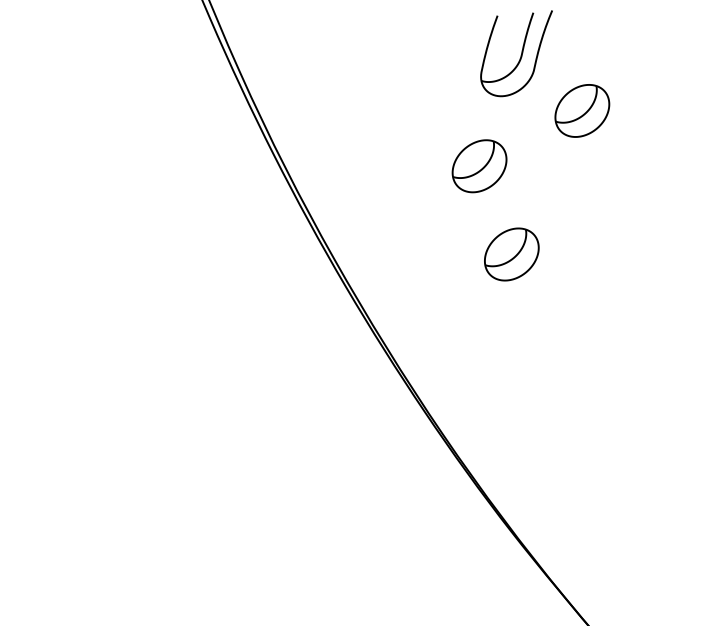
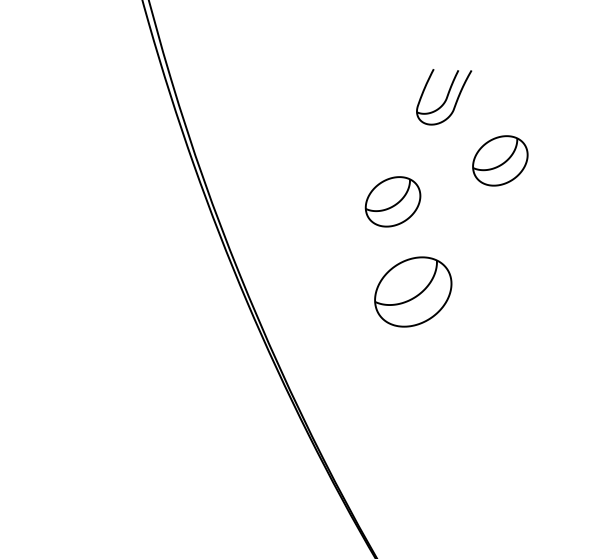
part: (516, 53) -> (443, 96), size x0.7
part: (511, 254) -> (413, 291), size x1.4

